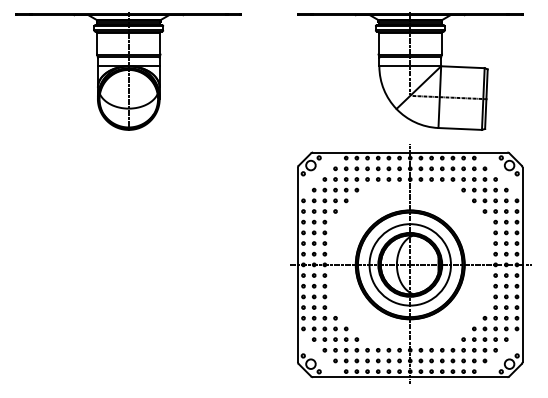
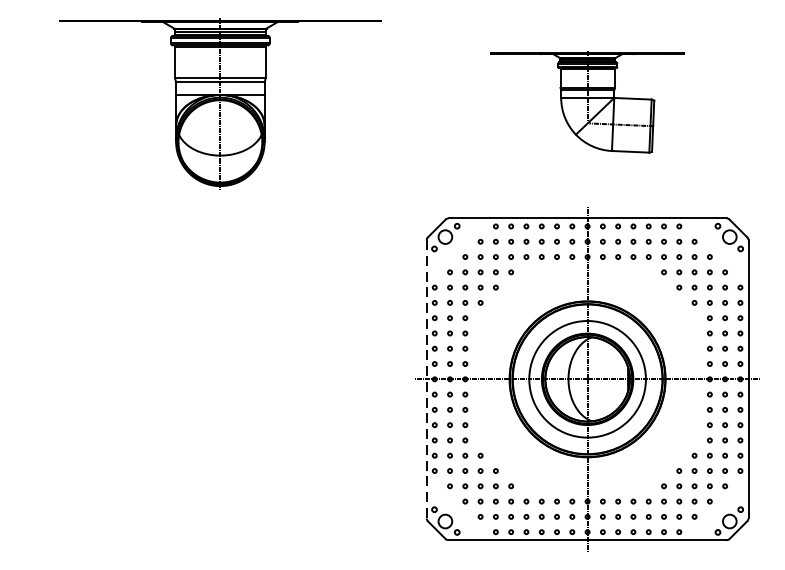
part: (128, 71) -> (219, 102), moved
part: (410, 71) -> (587, 102), size x0.6
line: (297, 265) -> (426, 380), solid -> dashed

